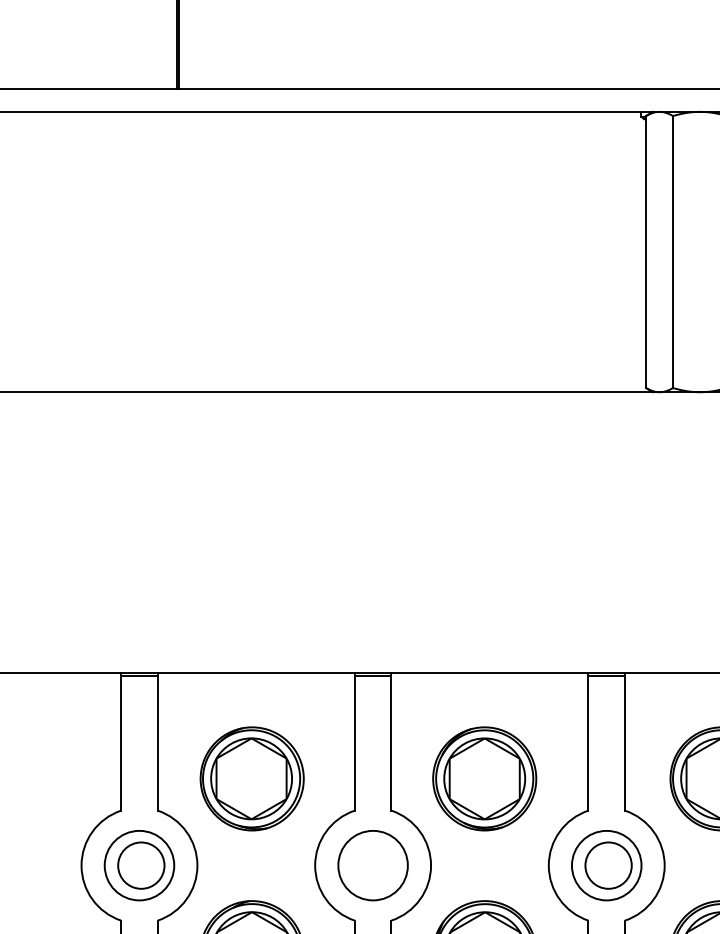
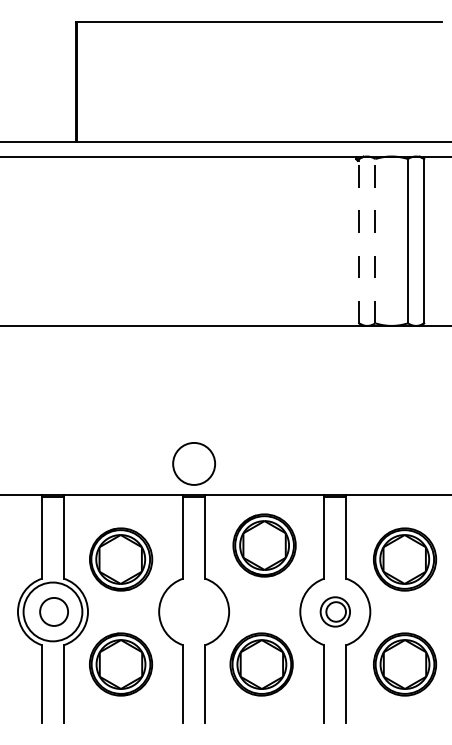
line: (646, 250) -> (359, 240), solid -> dashed
line: (673, 250) -> (375, 240), solid -> dashed
part: (484, 778) -> (264, 545), moved
circle: (138, 864) -> (52, 611), size x1.4
circle: (372, 864) -> (193, 463), moved
part: (607, 864) -> (335, 611), size x0.7

